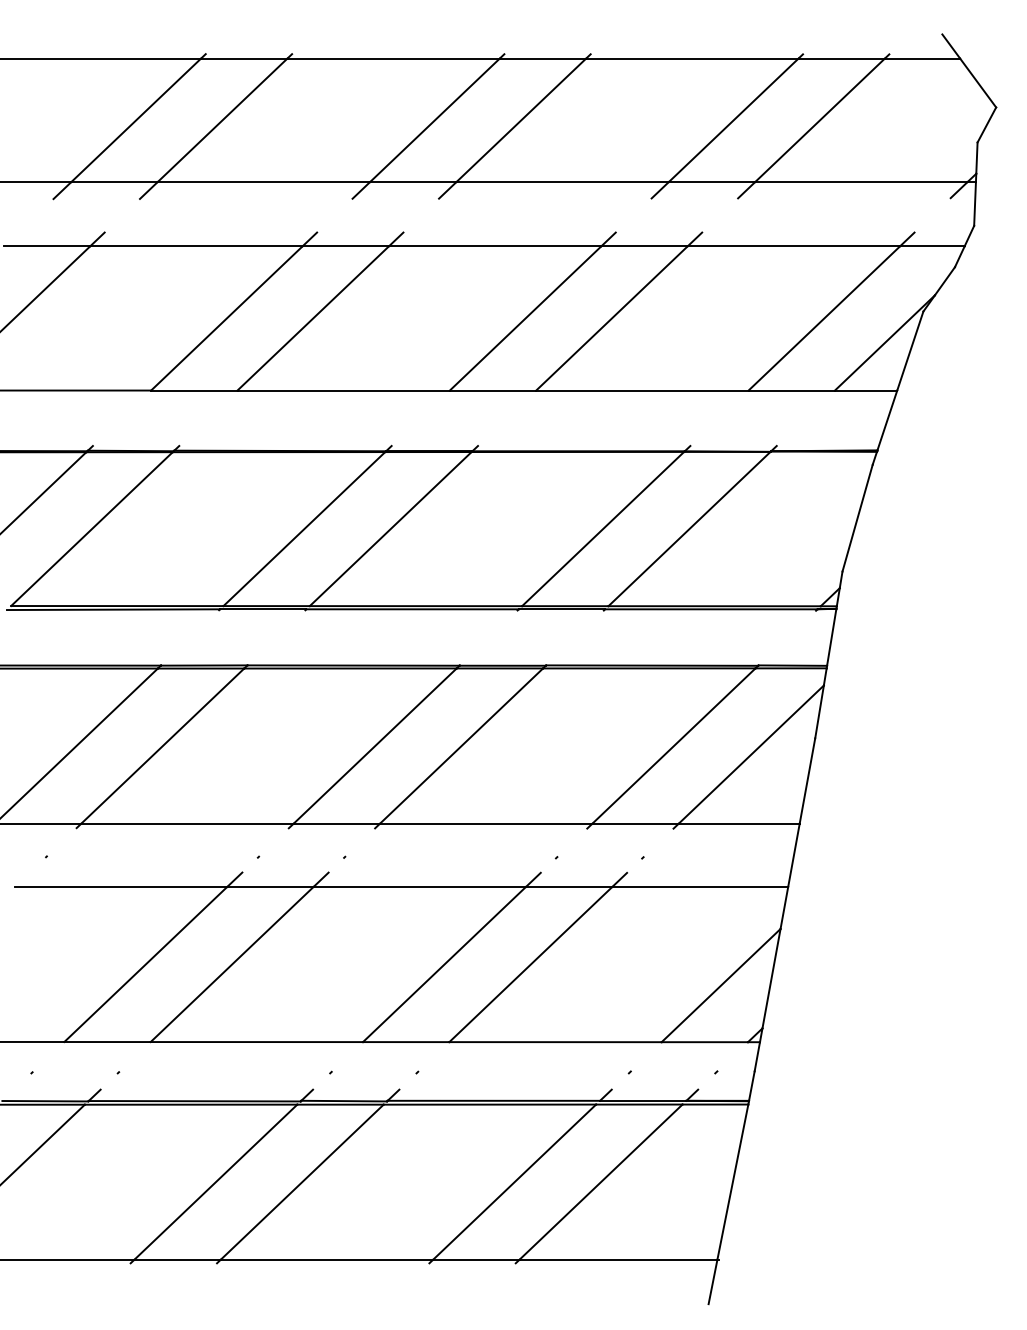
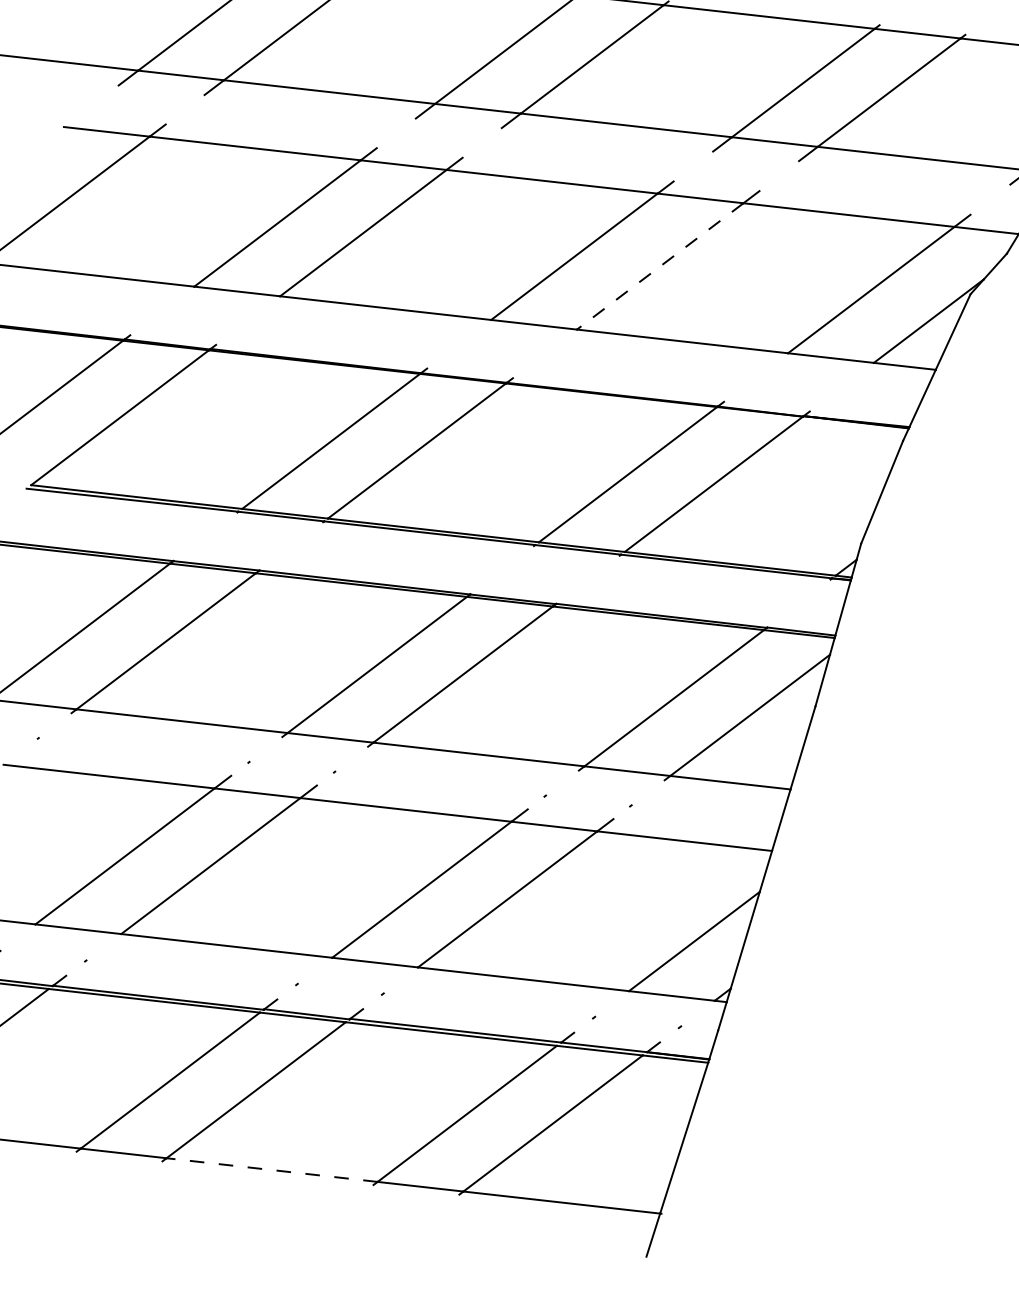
line: (611, 318) -> (659, 266), solid -> dashed
line: (326, 1259) -> (271, 1169), solid -> dashed

